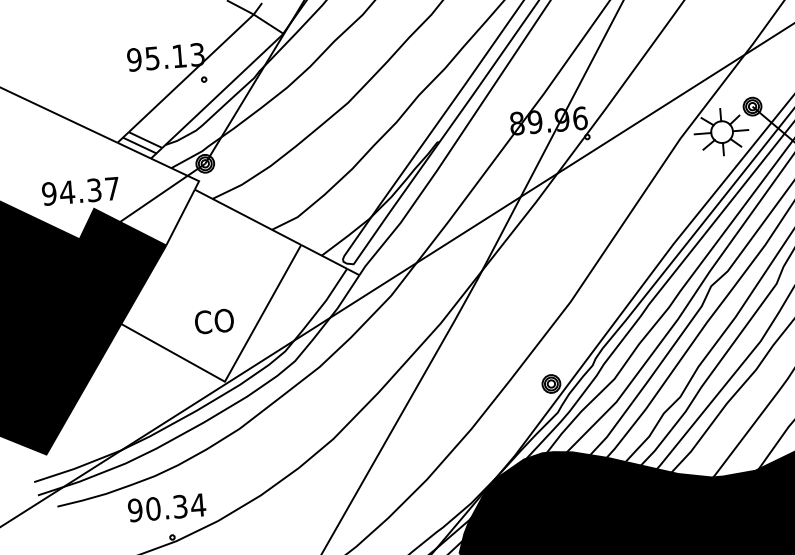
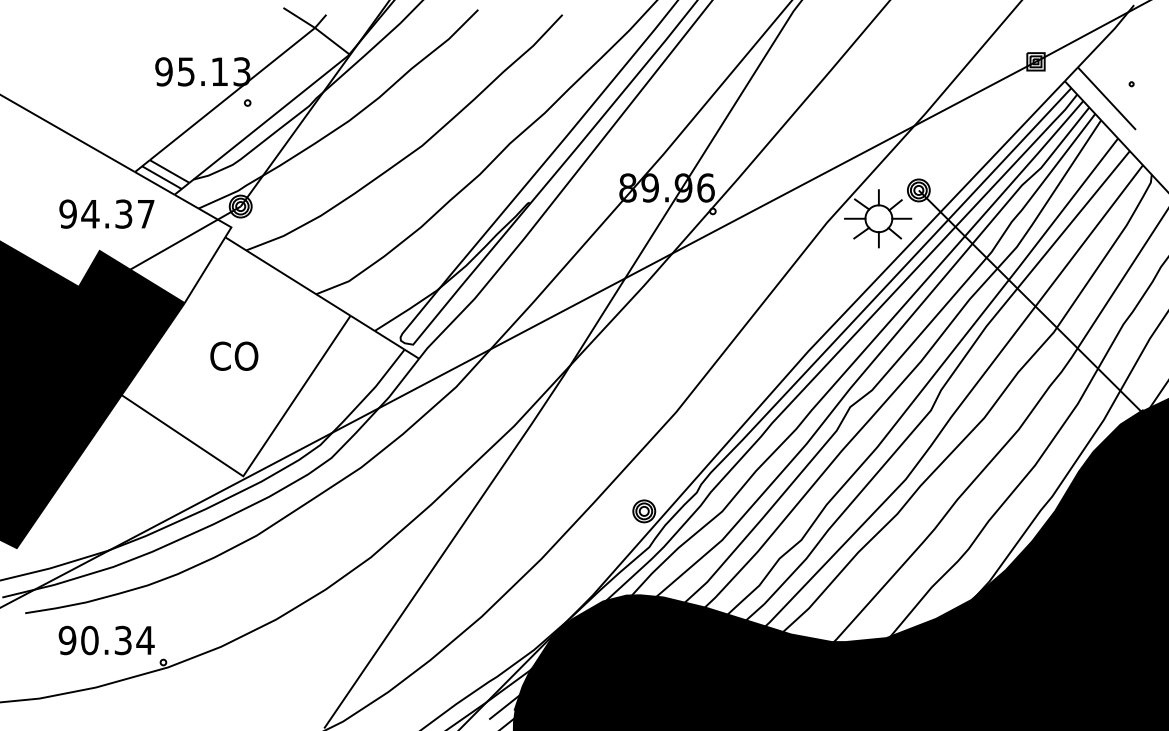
text: (80, 190) -> (106, 213), moved
text: (214, 320) -> (234, 355), moved
text: (166, 507) -> (106, 640), moved

